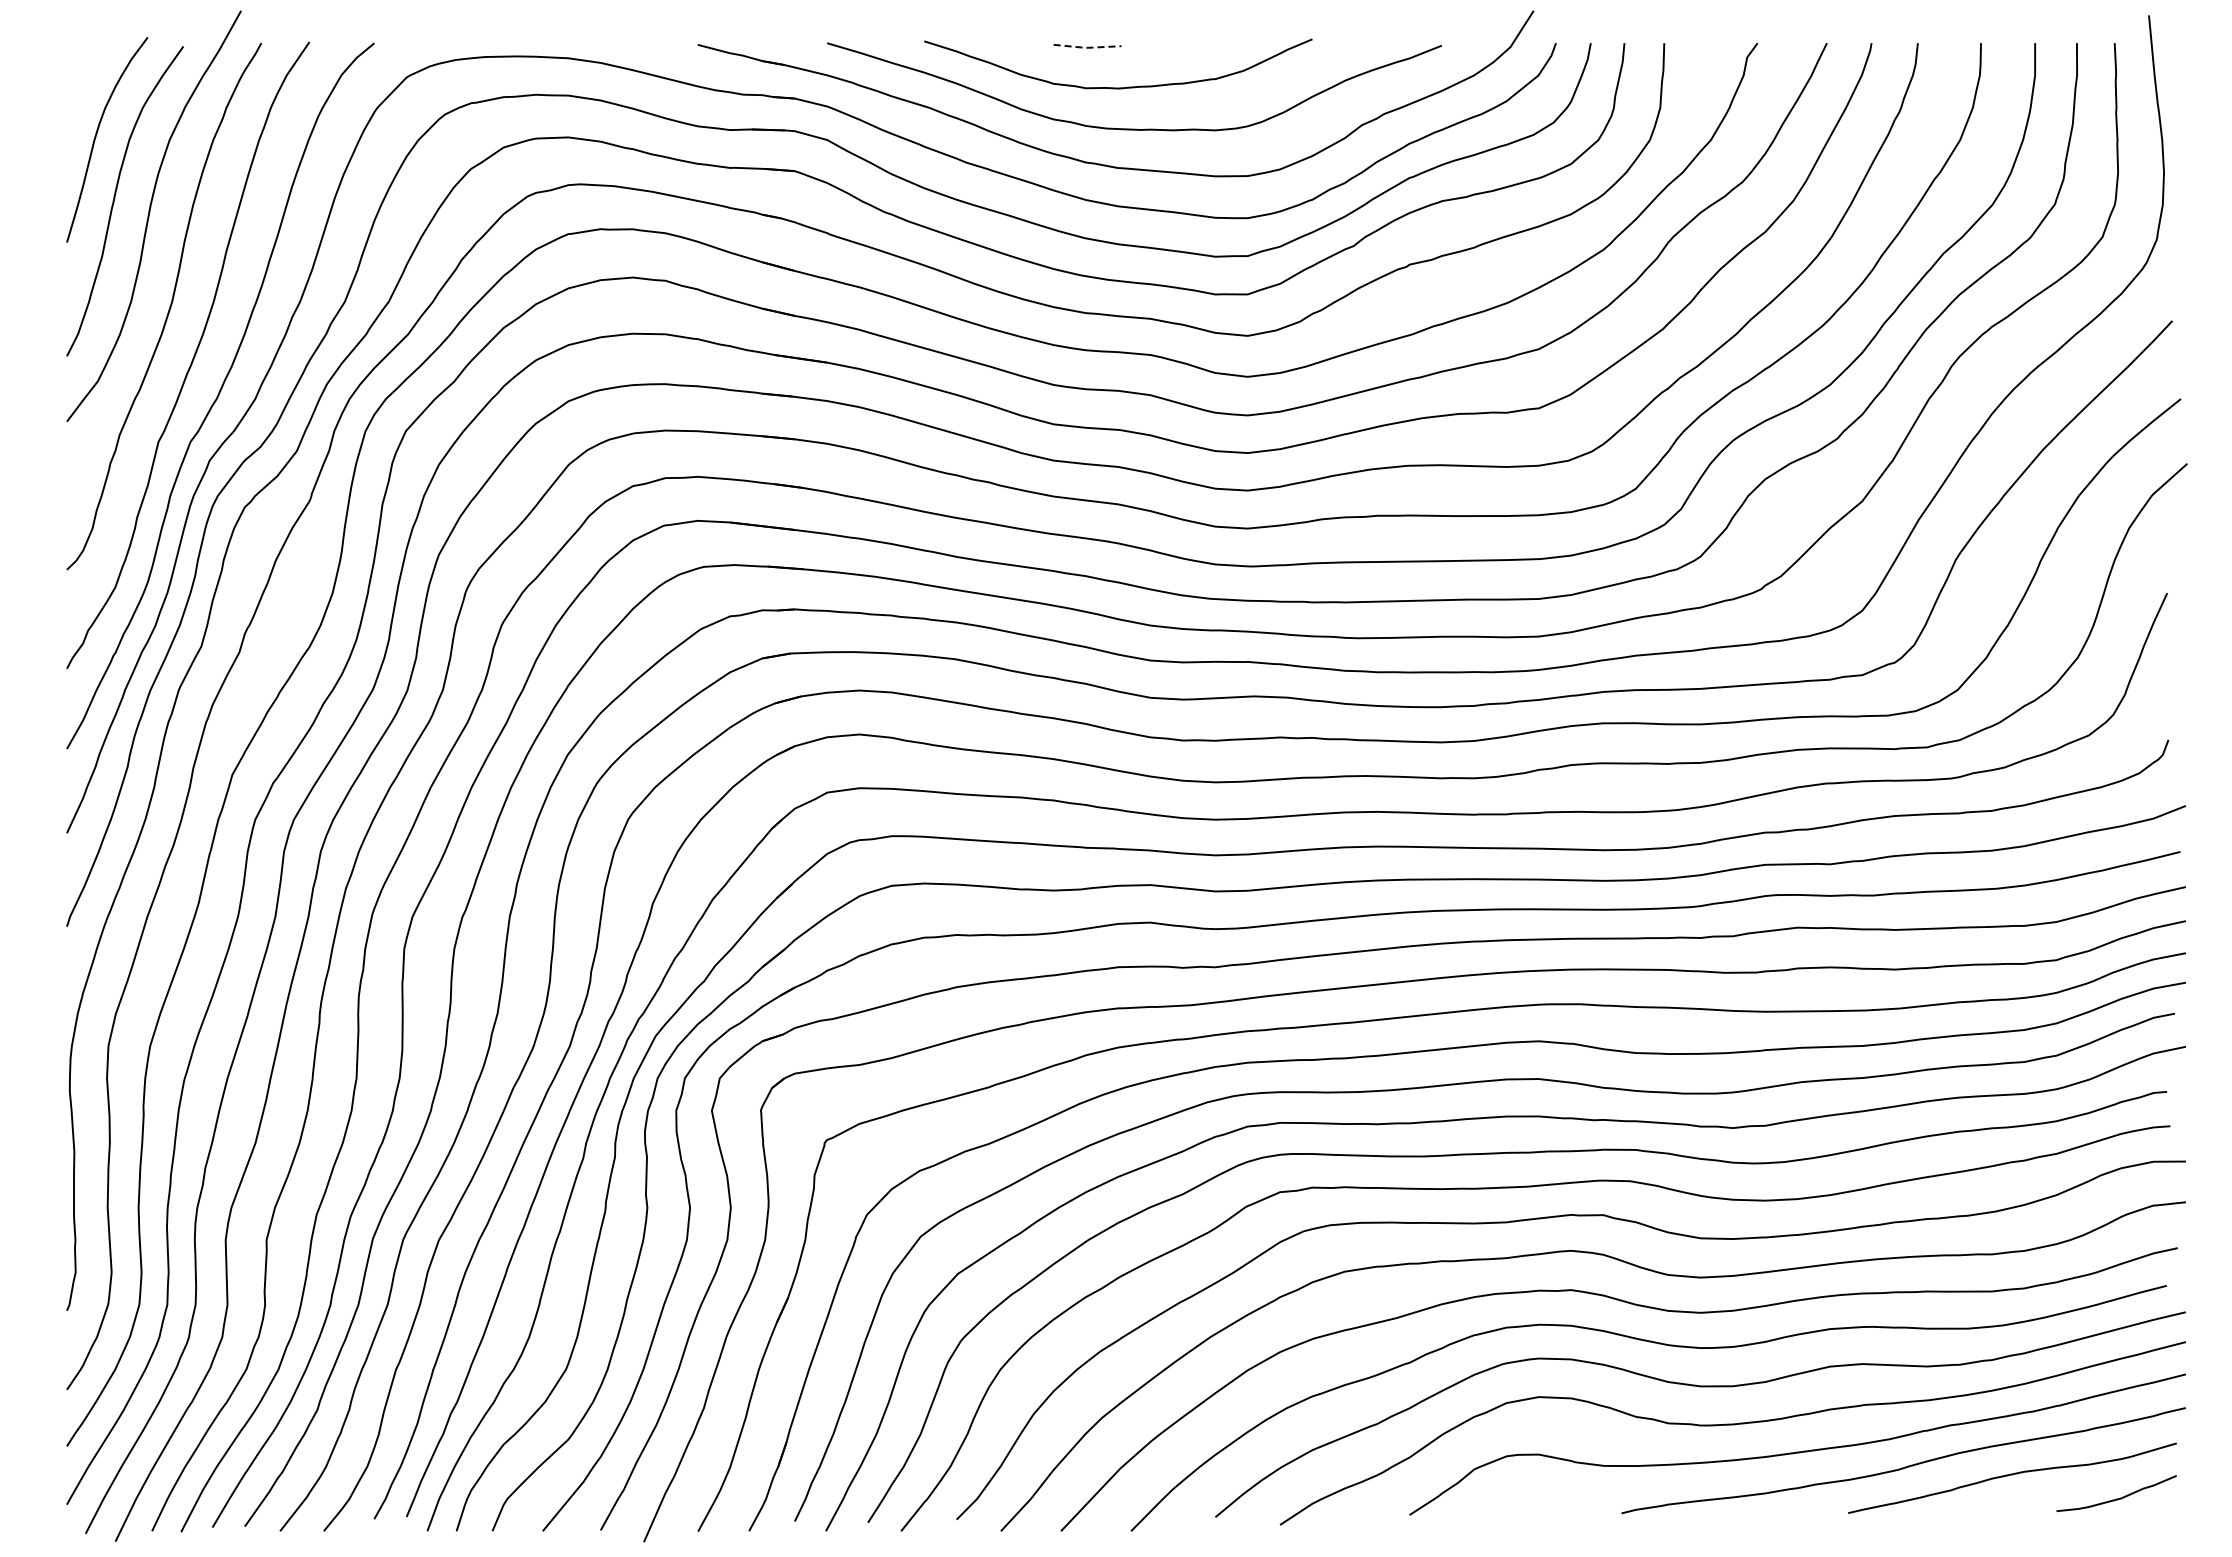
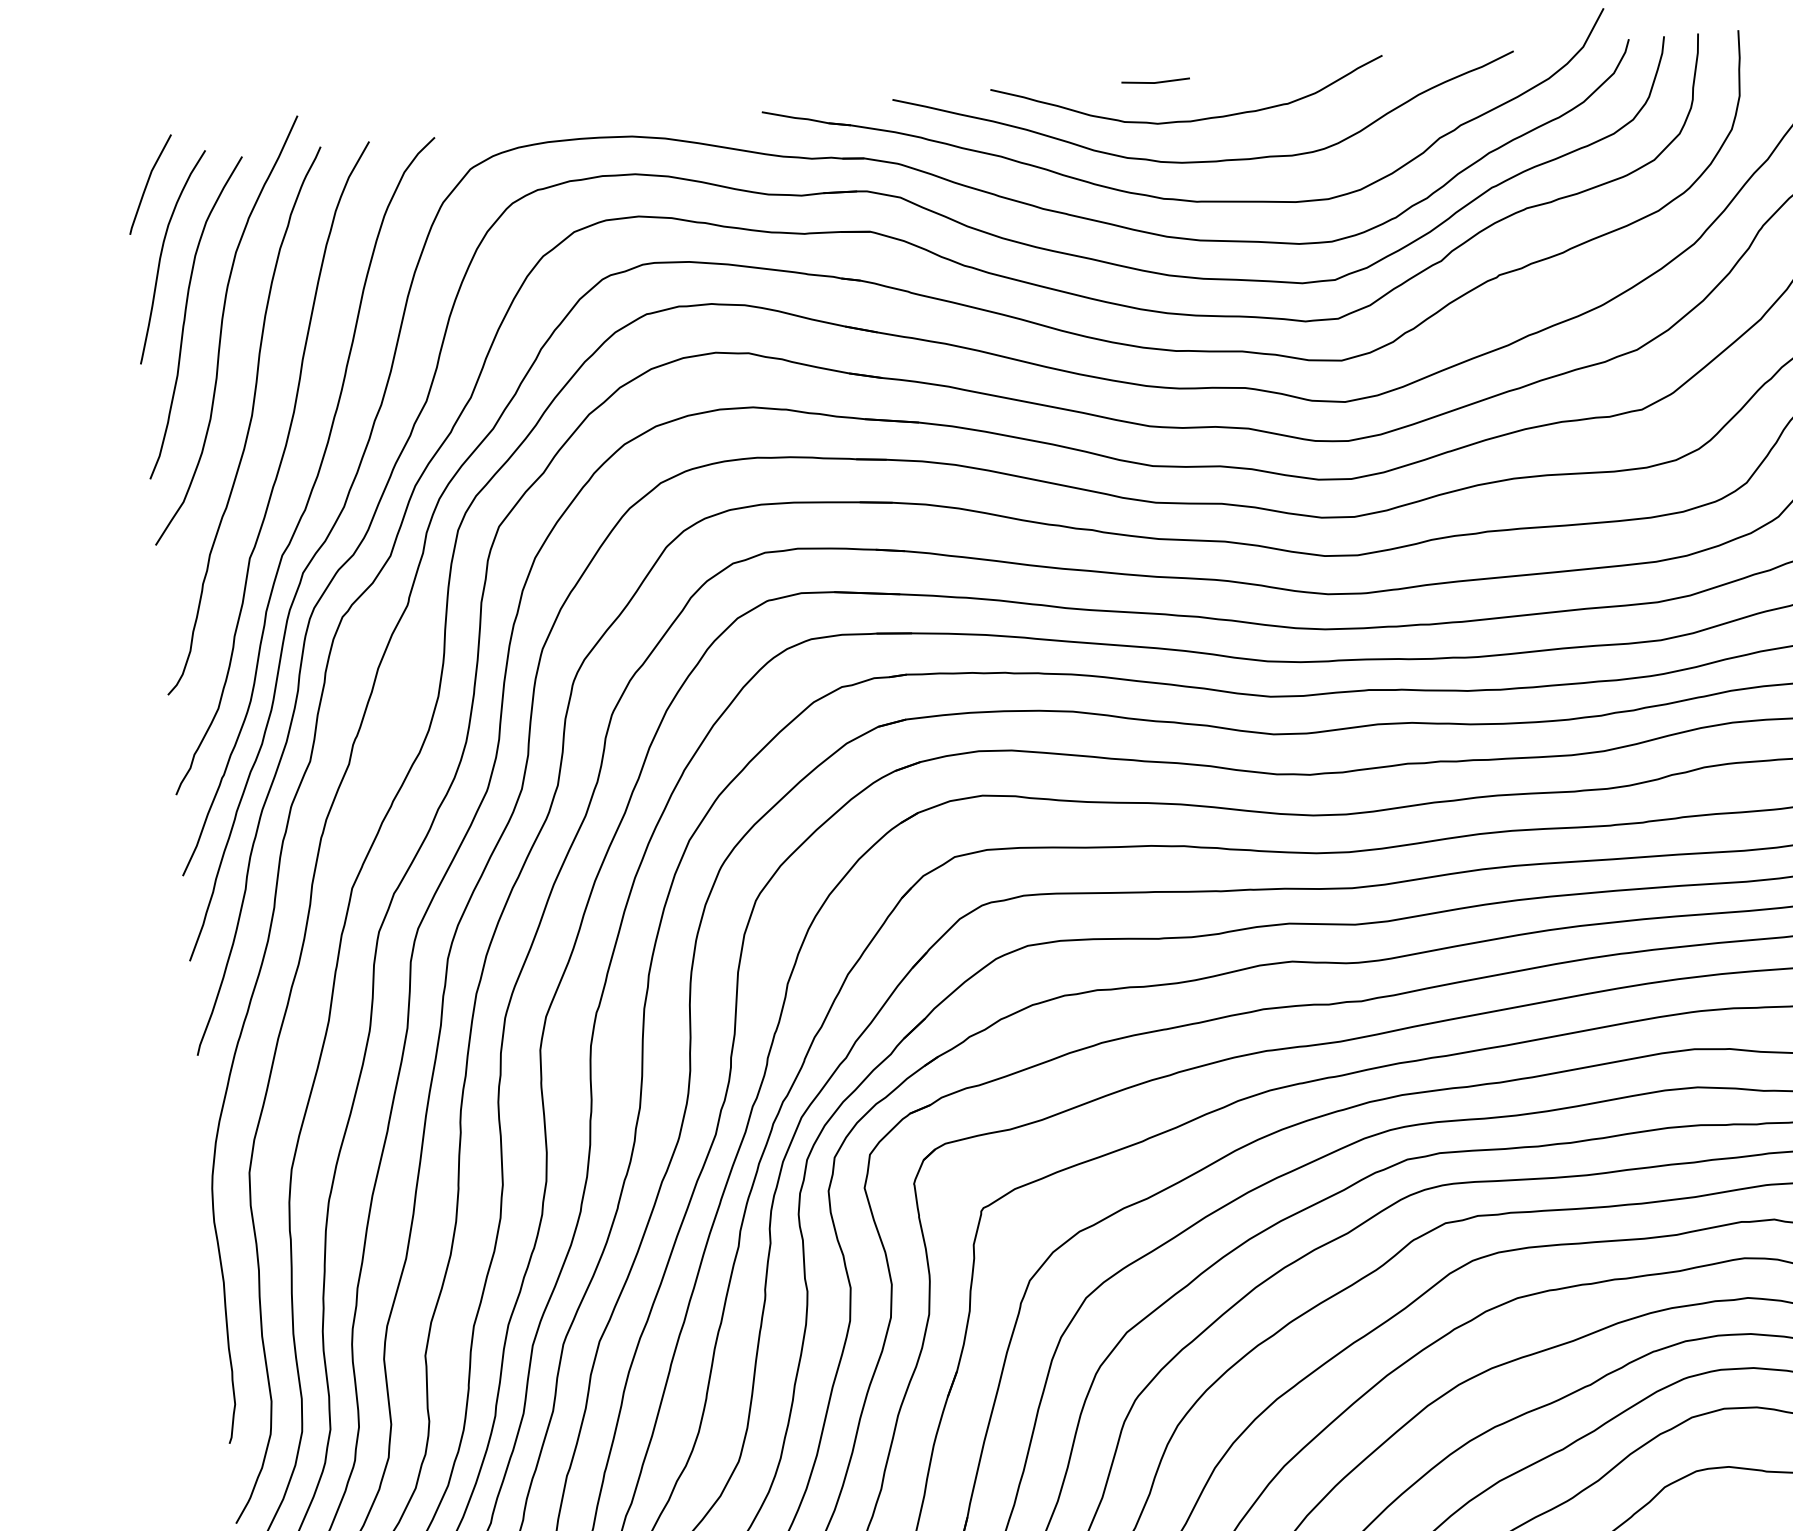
line: (1086, 47) -> (1154, 82), dashed -> solid
line: (88, 66) -> (147, 184), added

